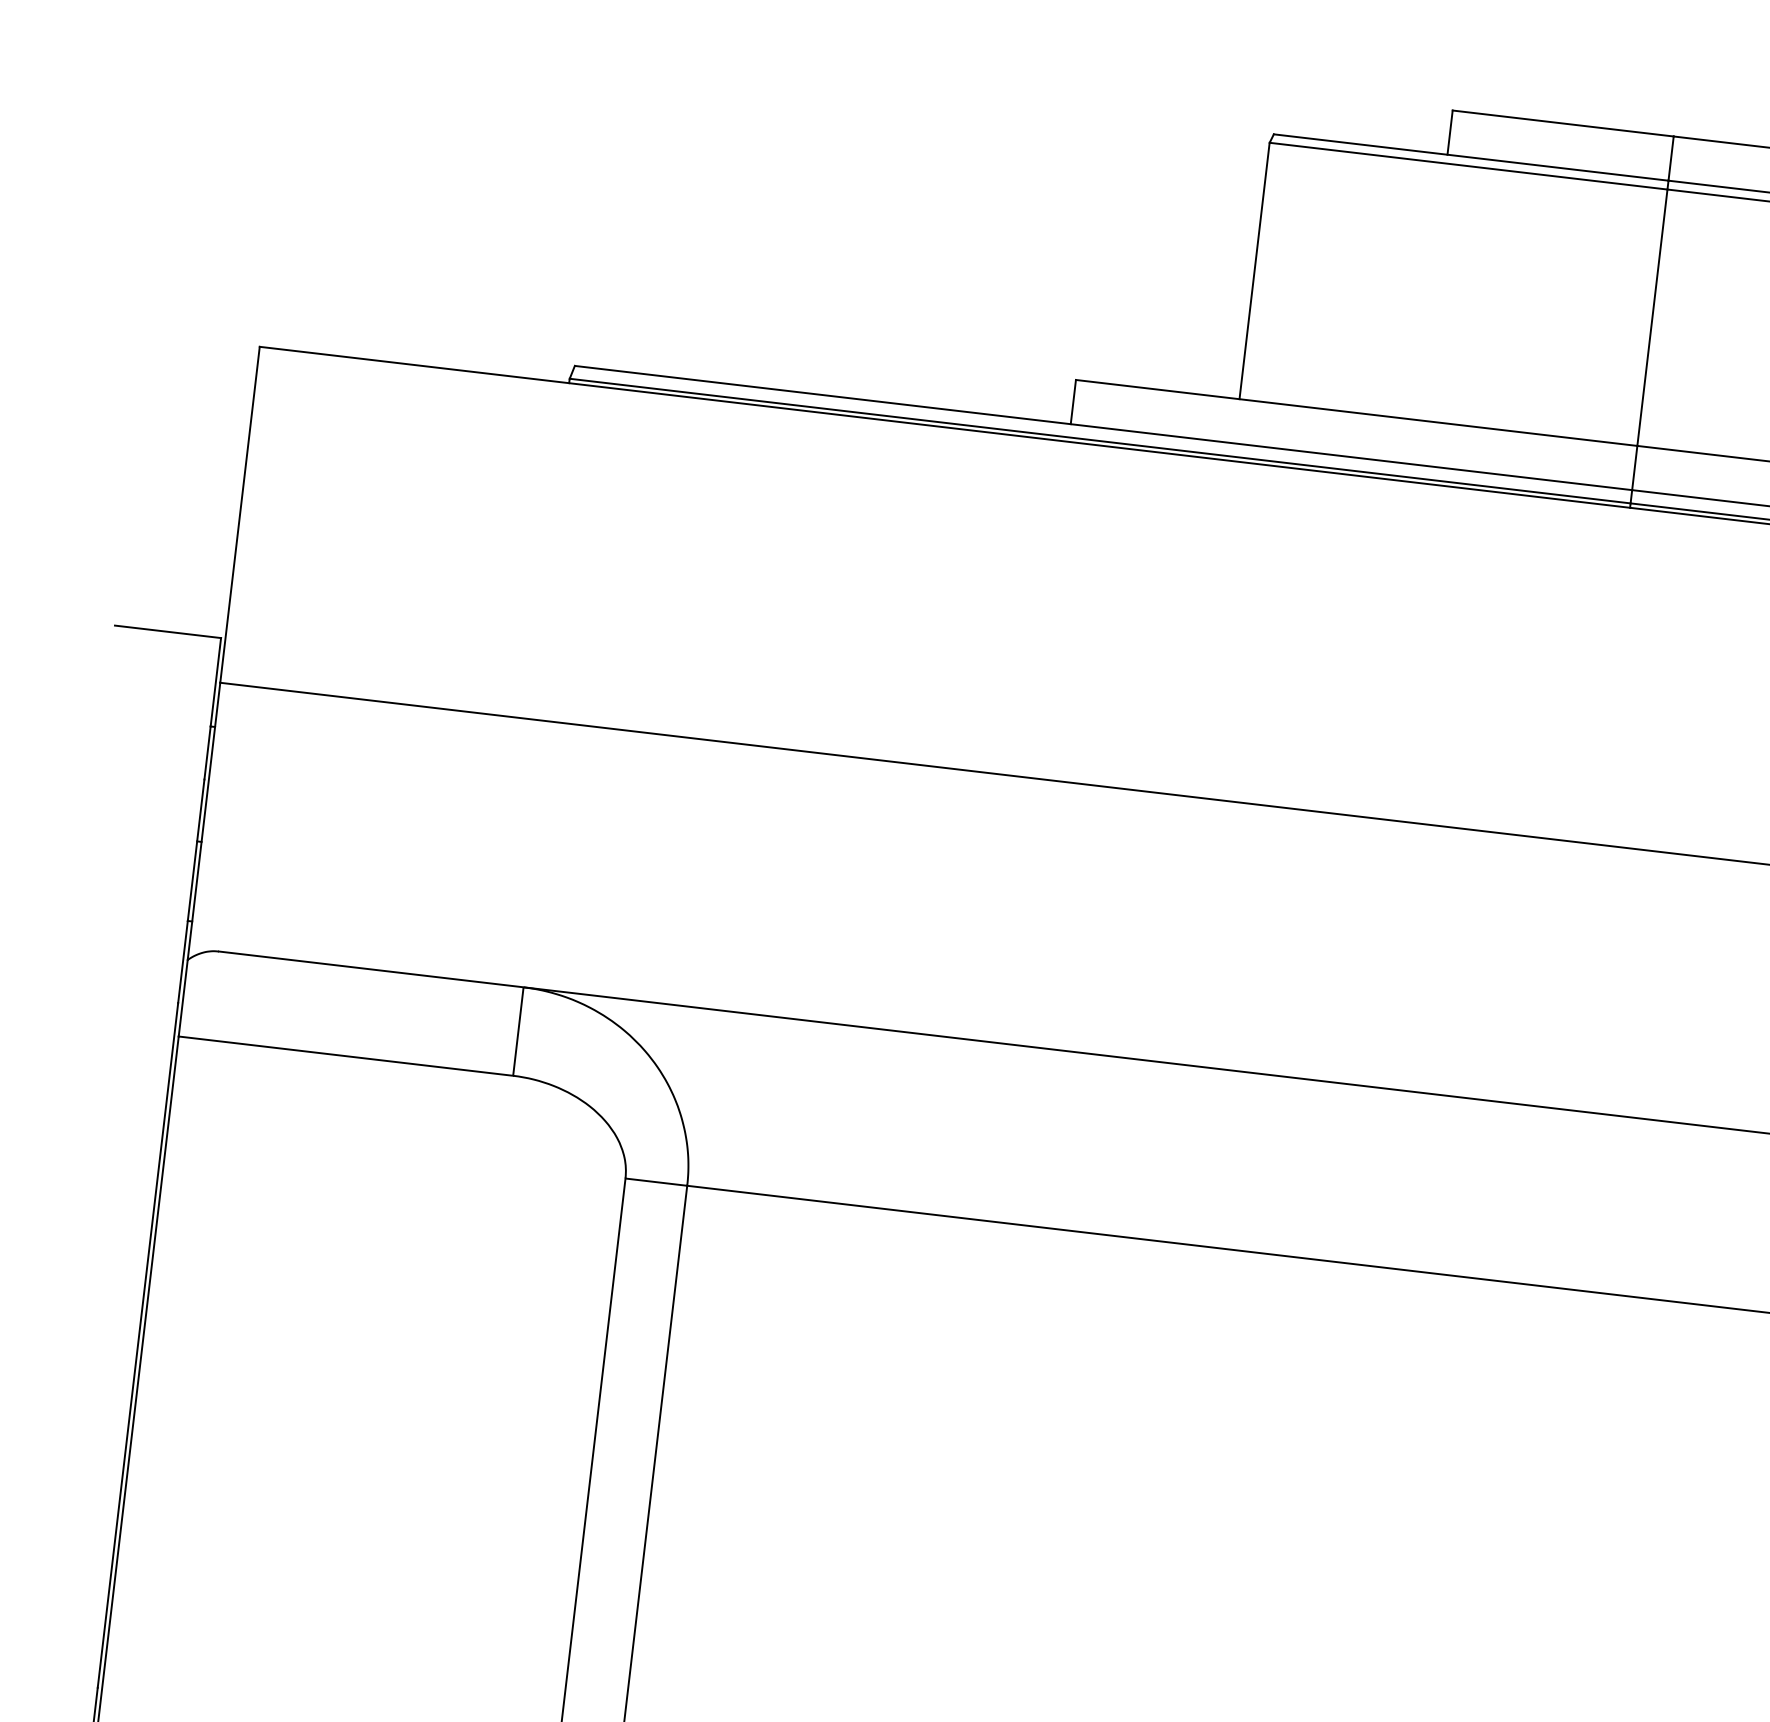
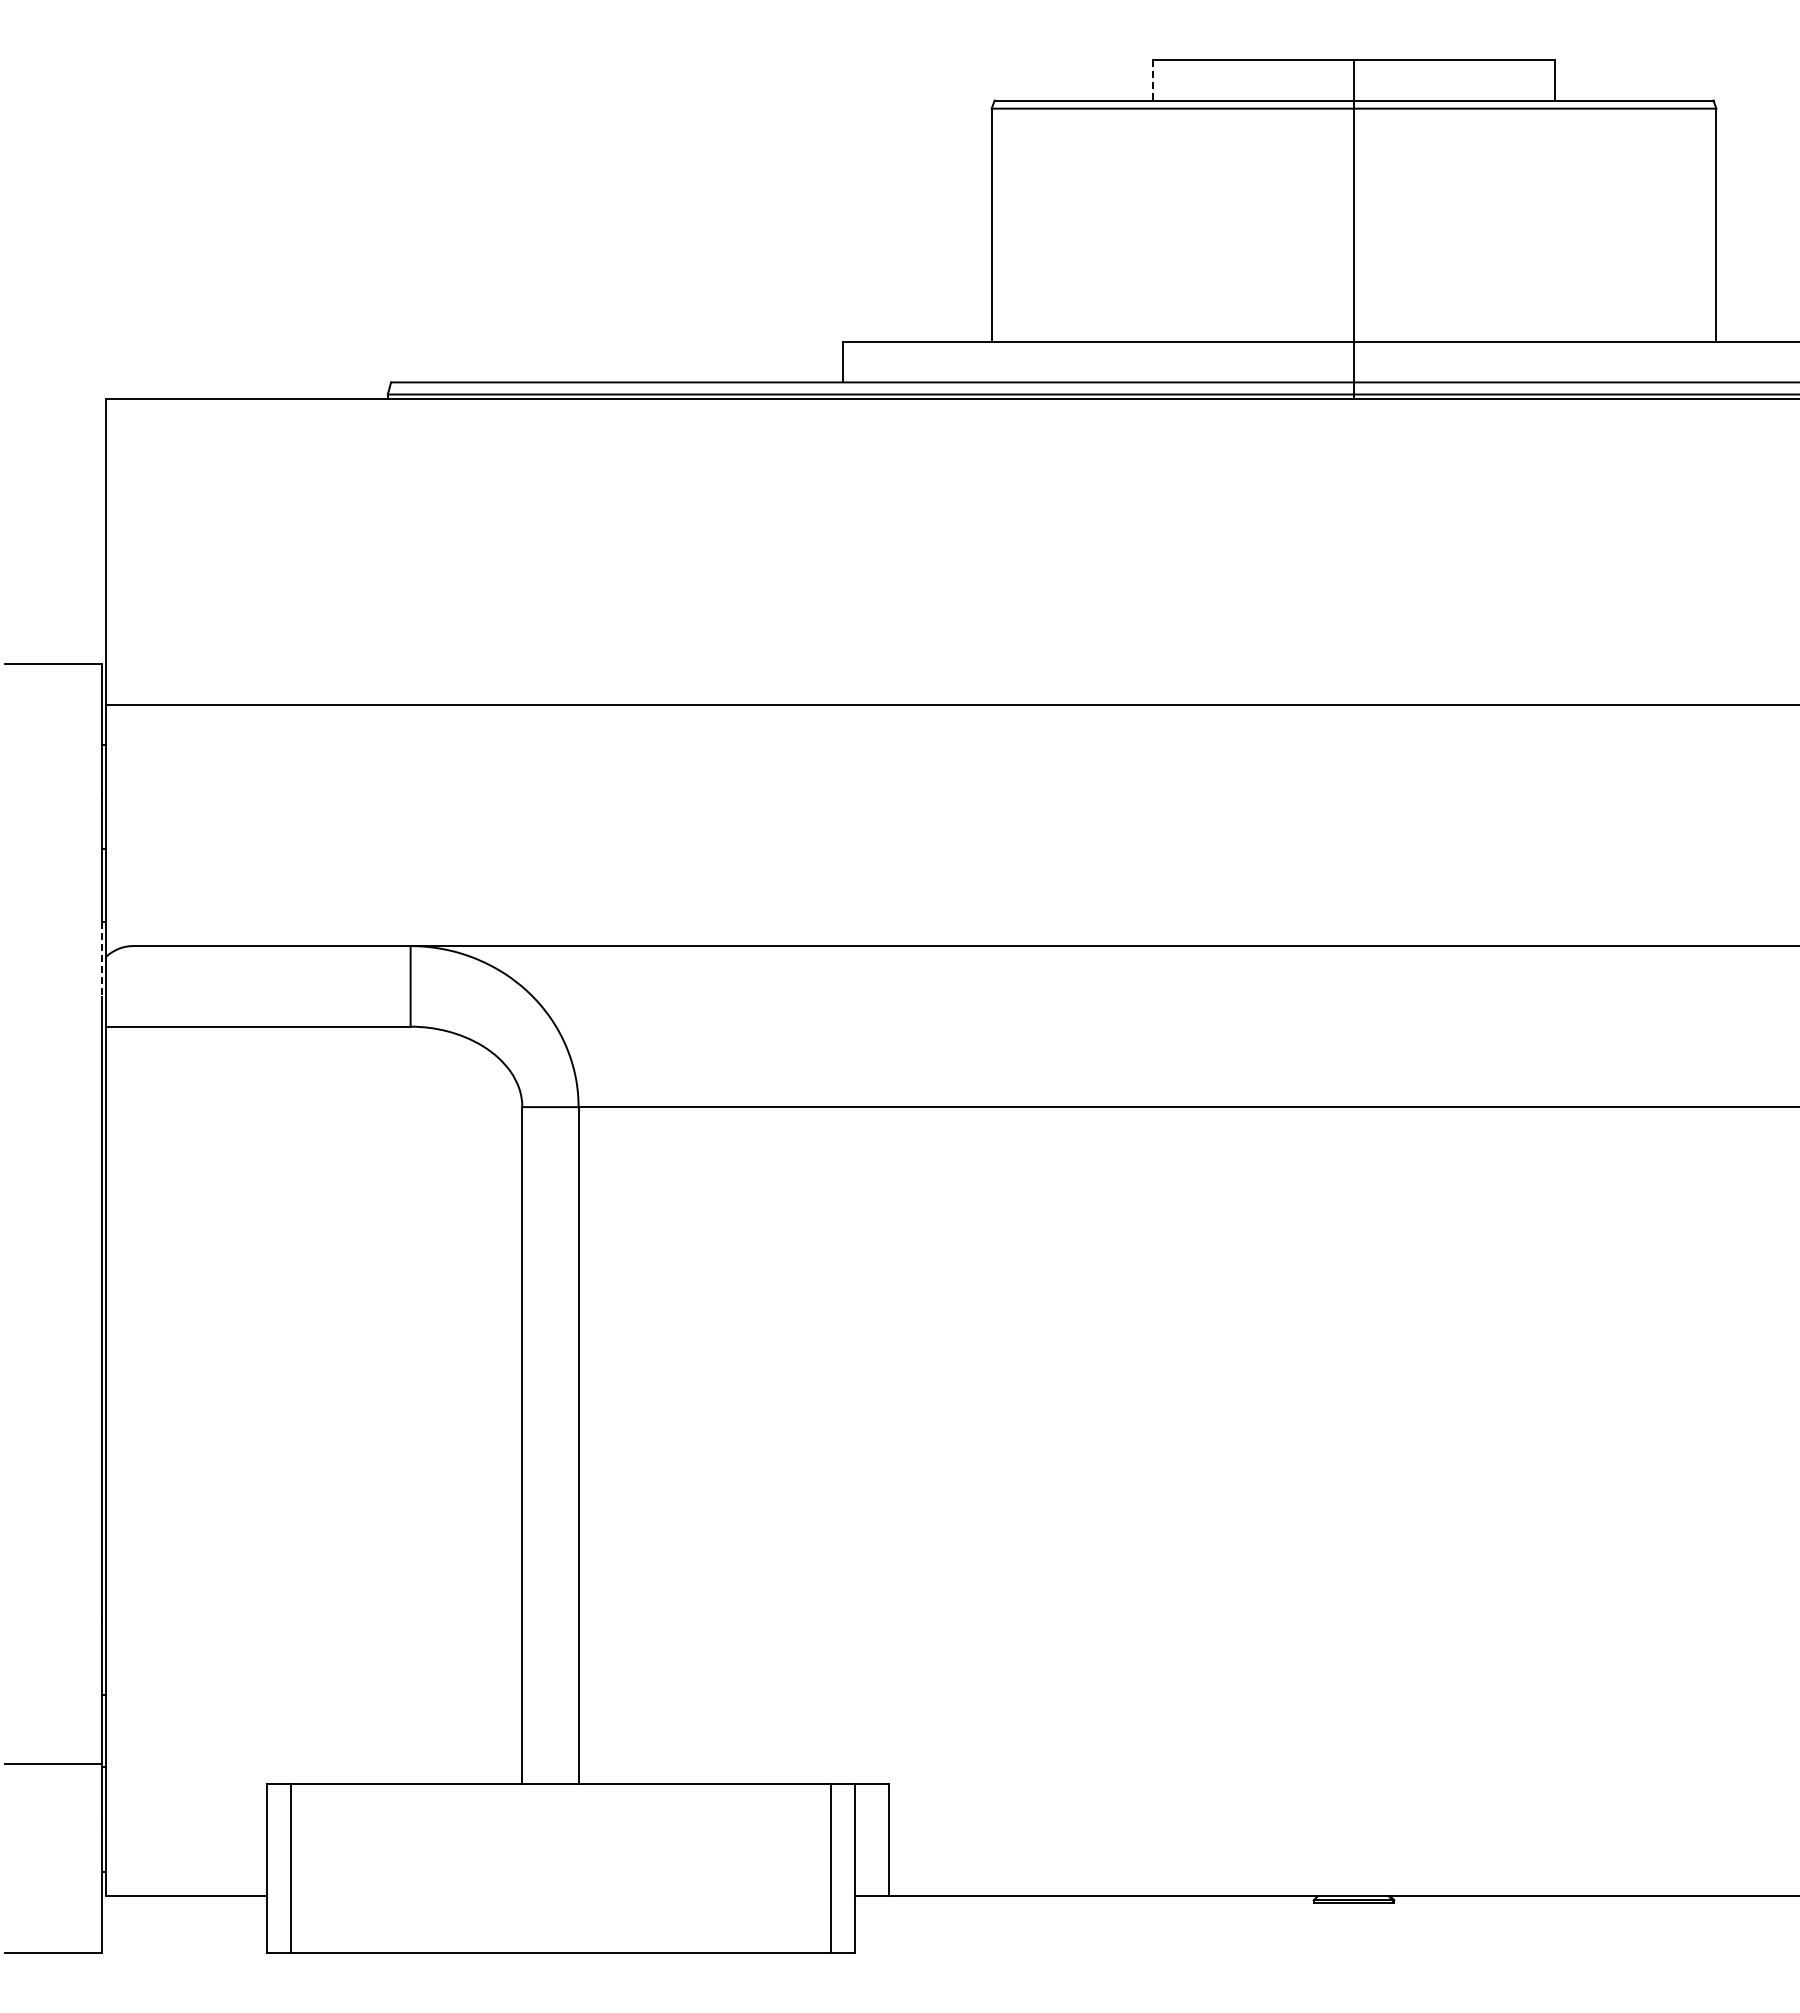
line: (1449, 132) -> (1152, 80), solid -> dashed
line: (182, 962) -> (101, 959), solid -> dashed

